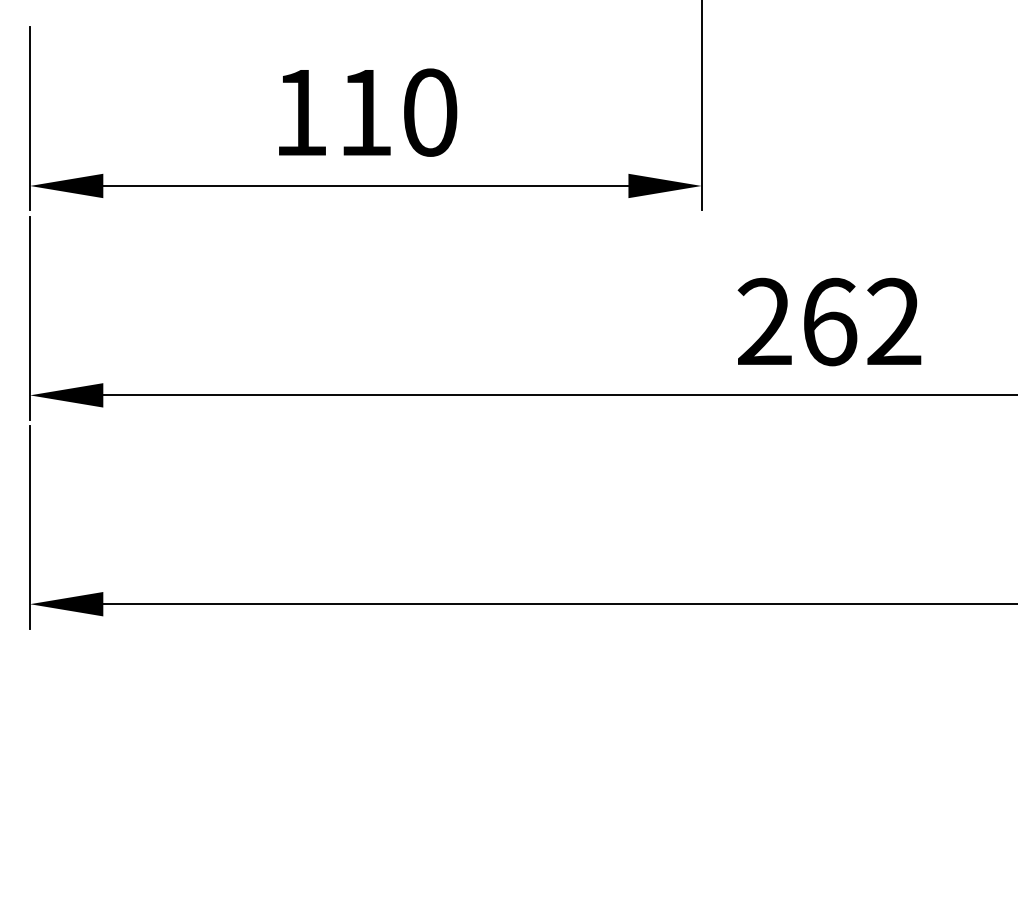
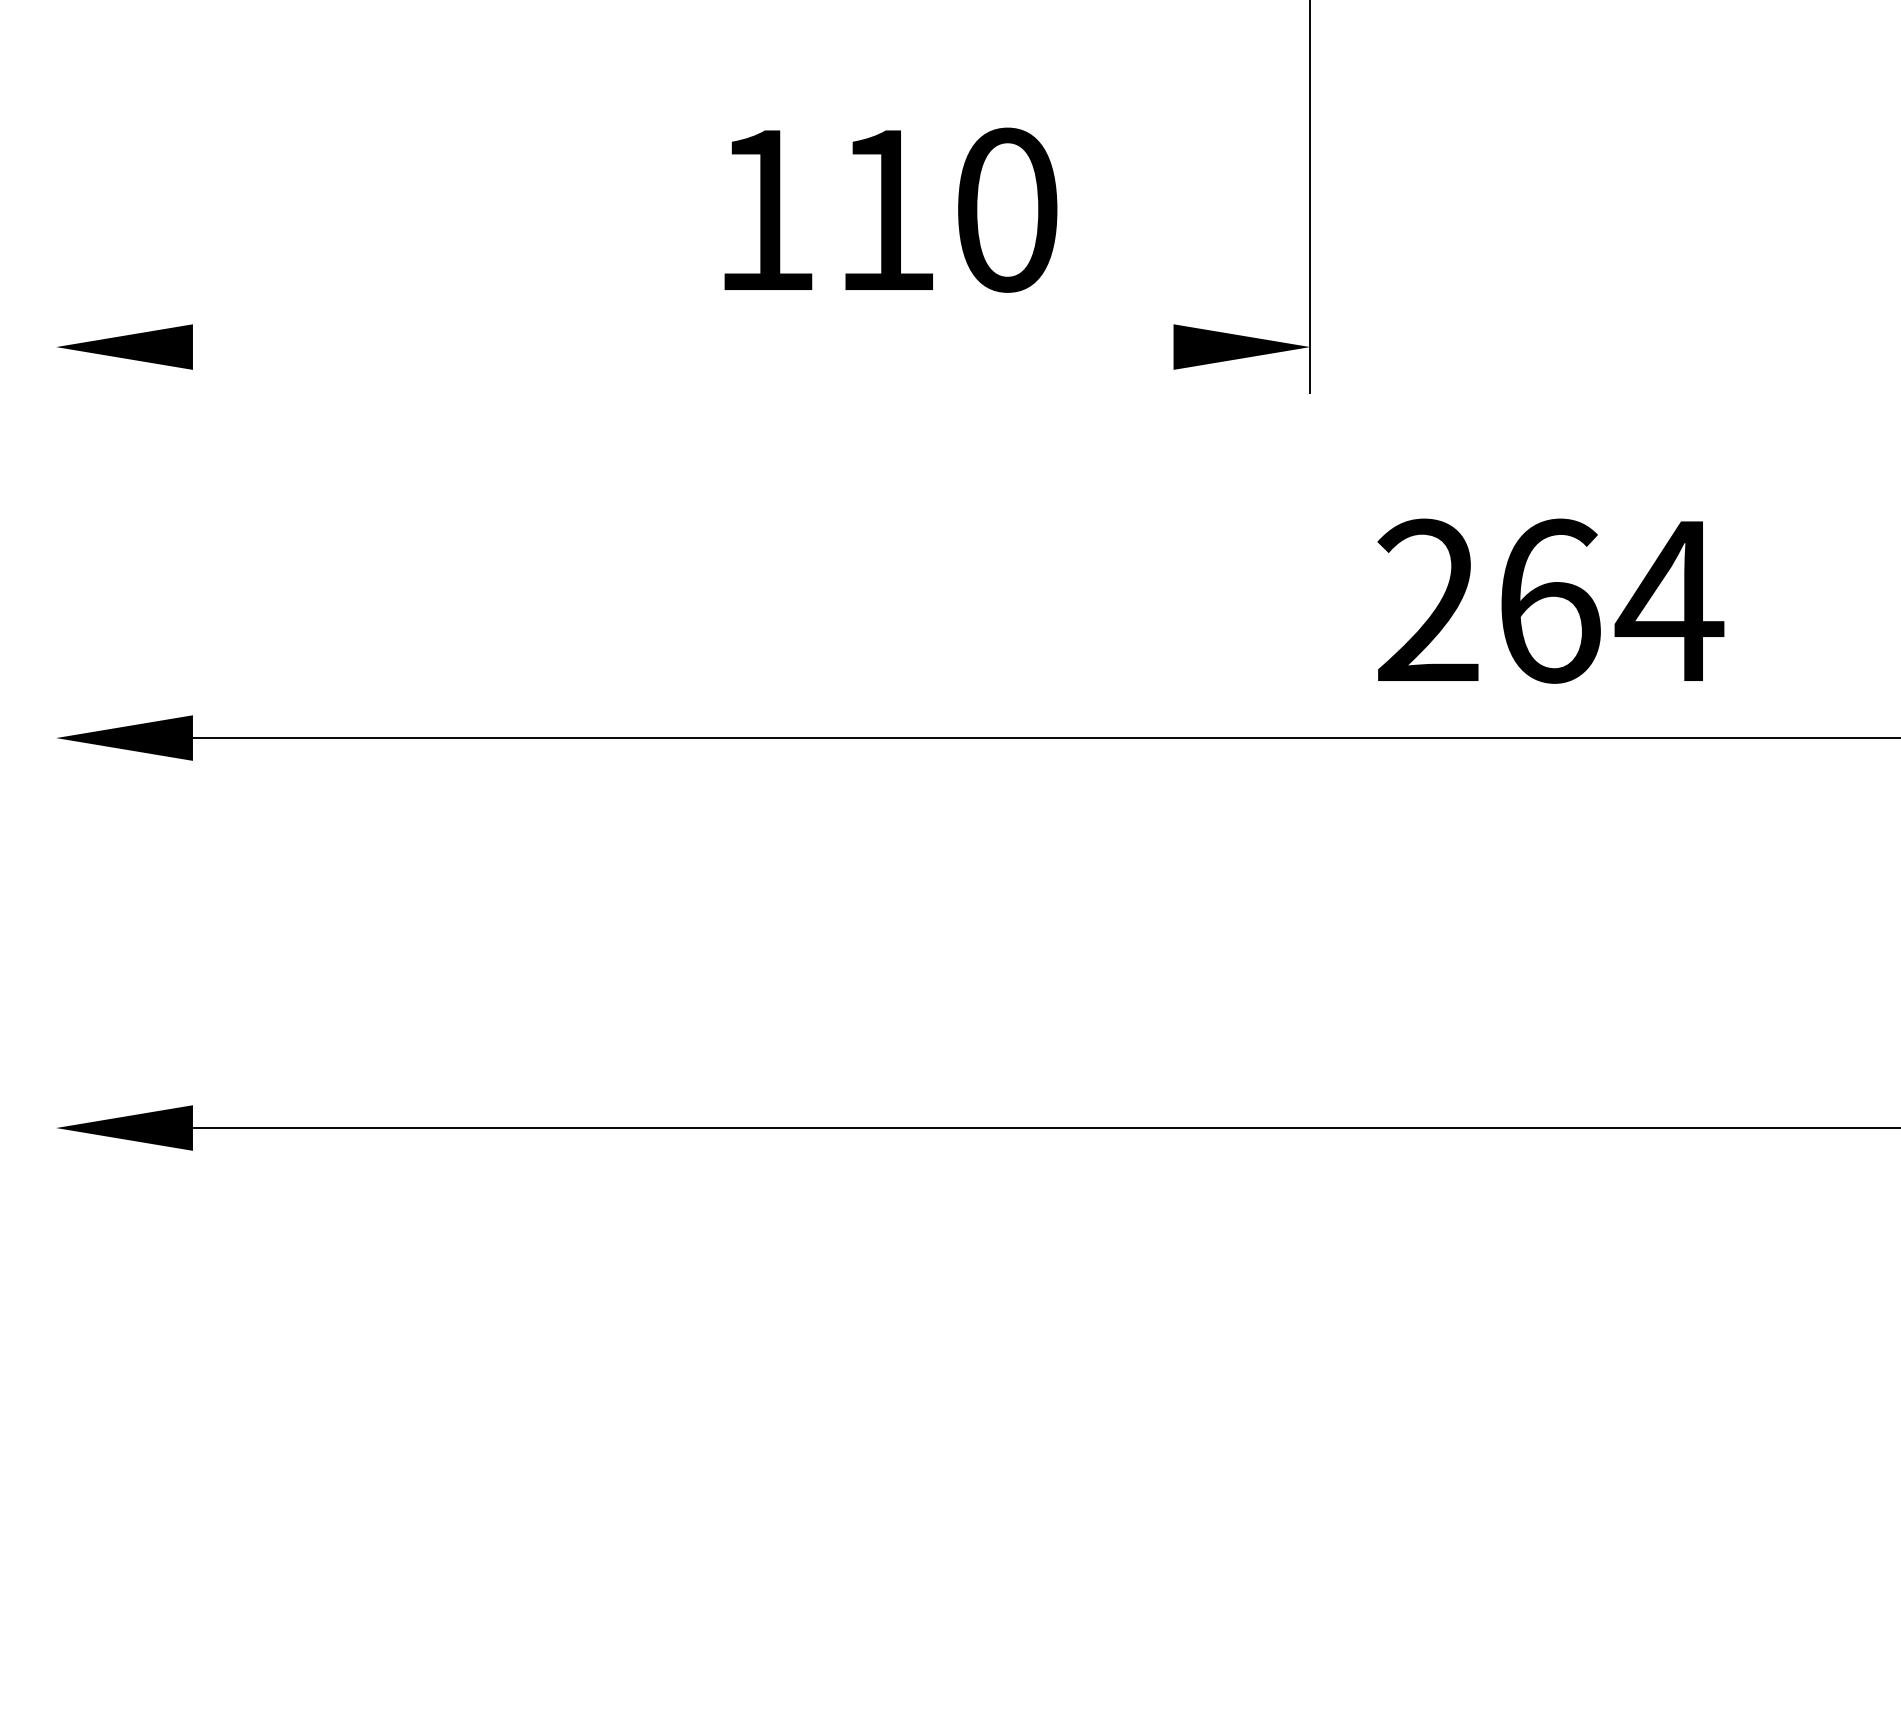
text: (368, 112) -> (891, 209), moved
line: (30, 118) -> (56, 221), removed
line: (365, 185) -> (682, 346), removed
line: (30, 317) -> (56, 592), removed
text: (893, 320) -> (1668, 598), 262 -> 264
line: (30, 526) -> (56, 982), removed

